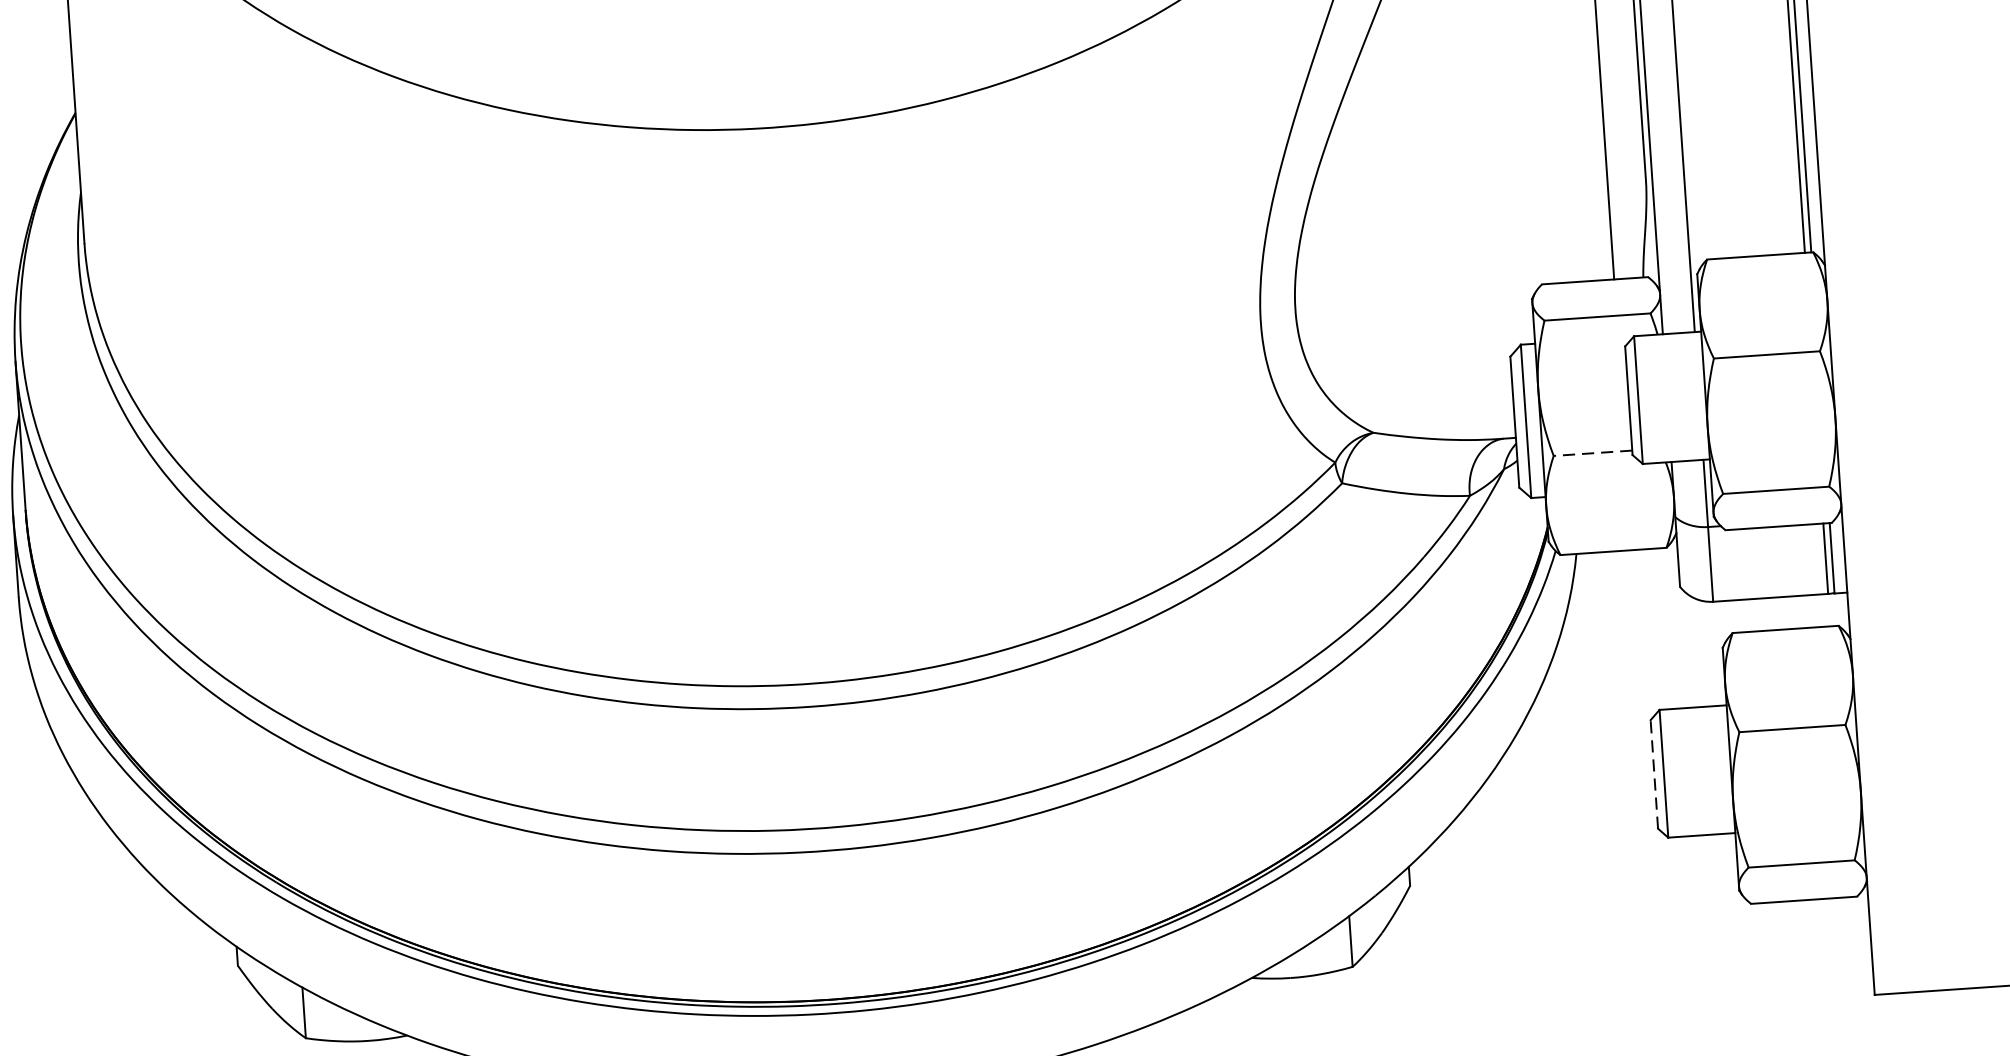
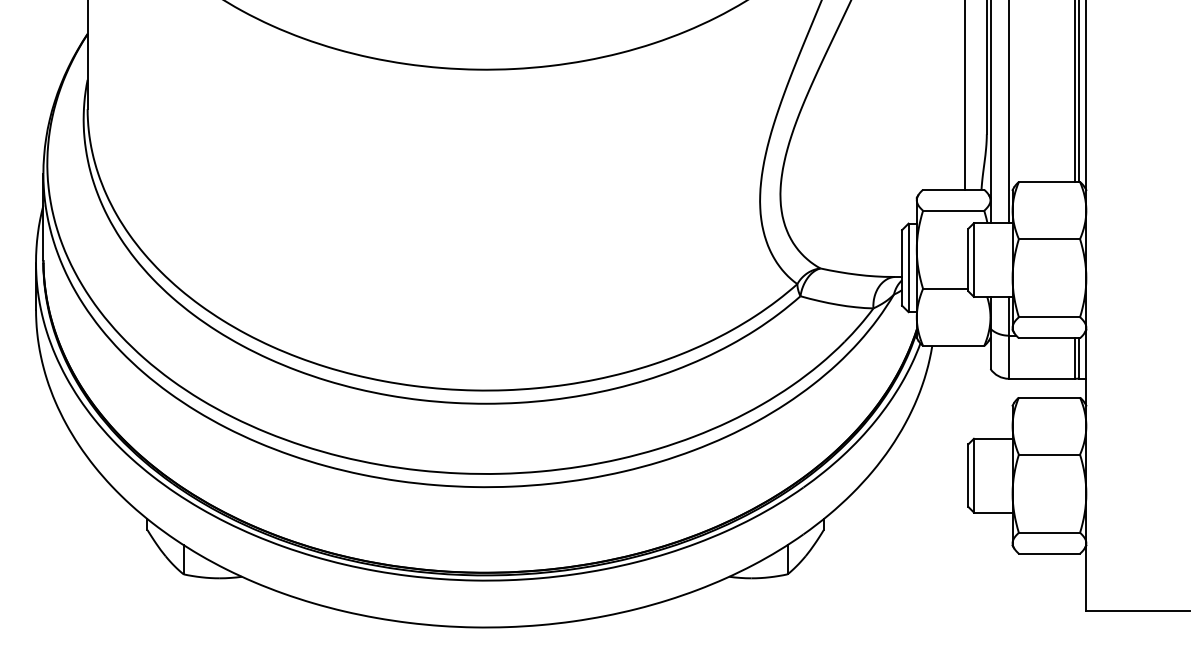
line: (1592, 452) -> (945, 288), dashed -> solid
line: (1654, 774) -> (968, 475), dashed -> solid

